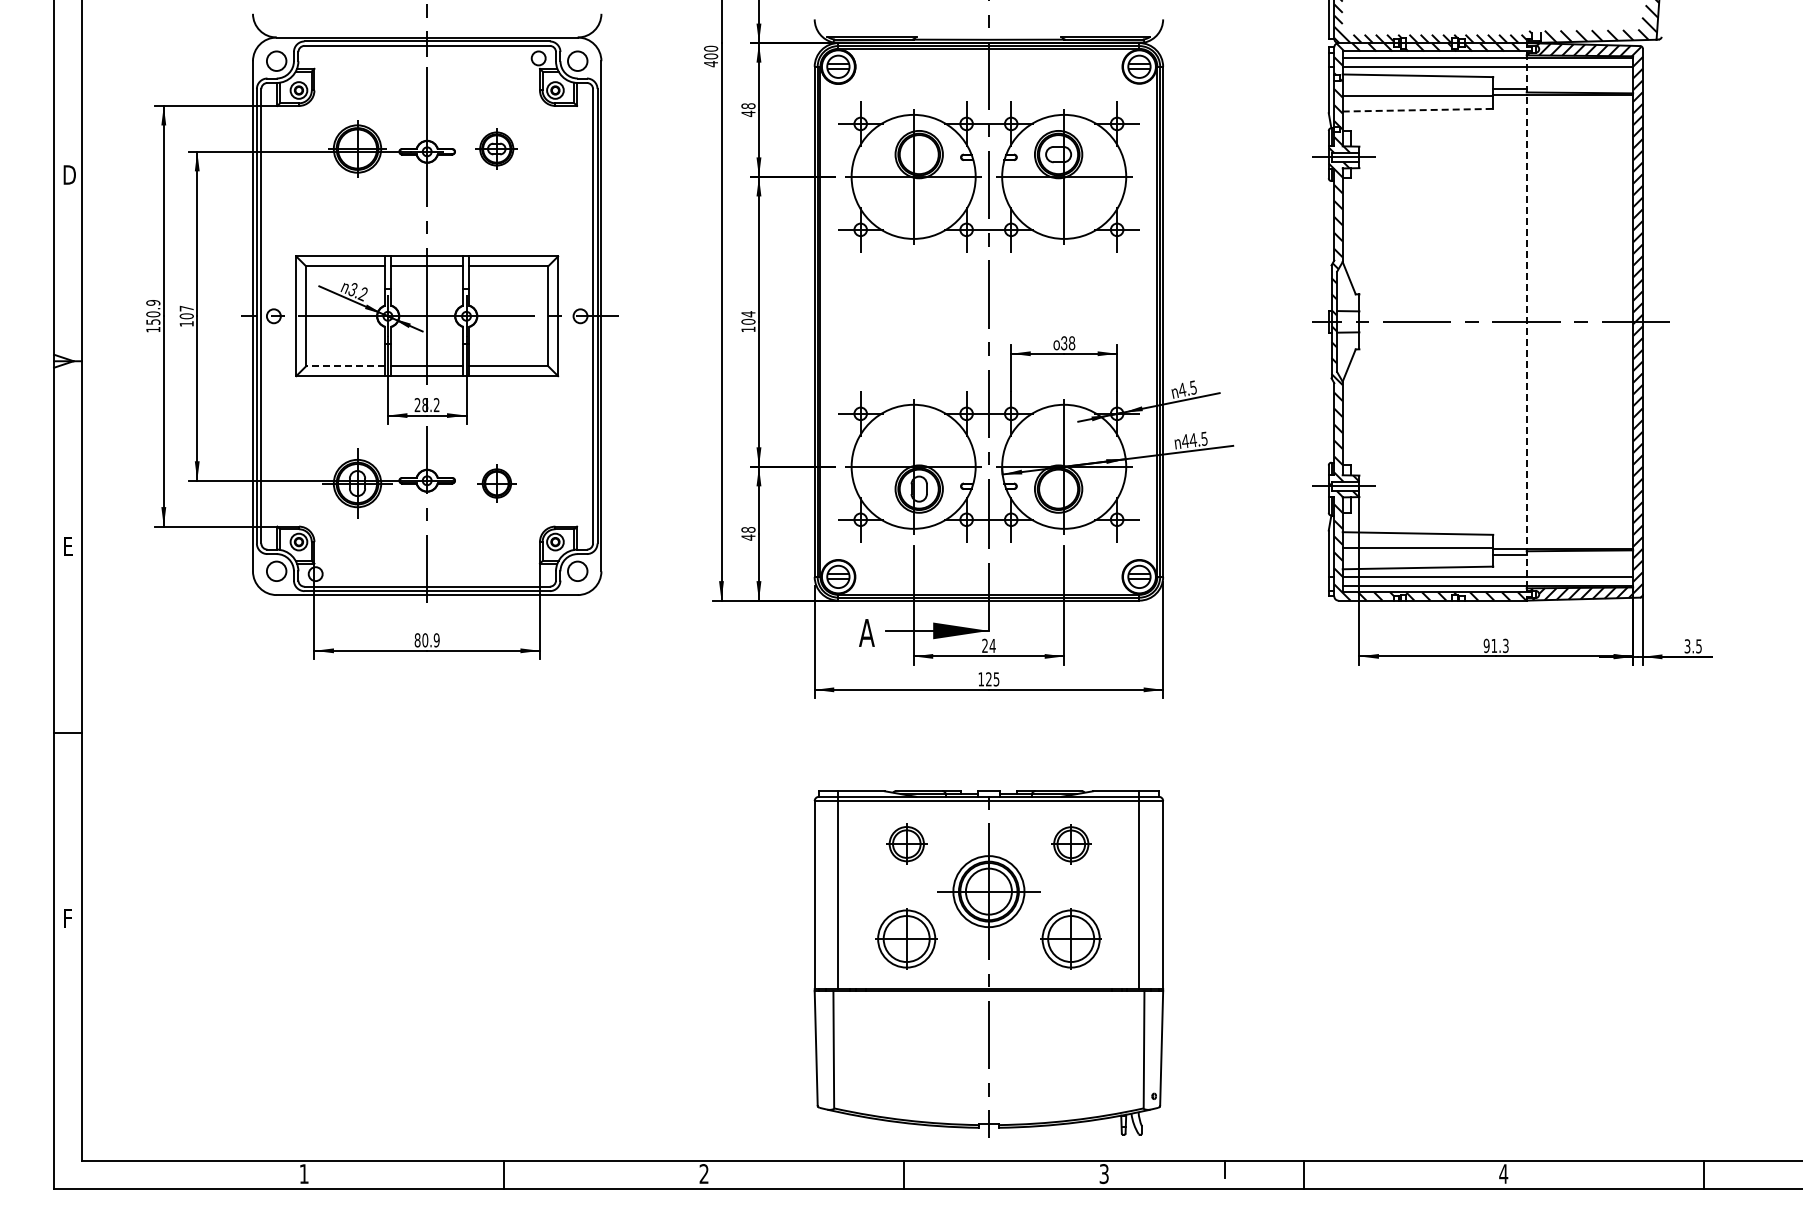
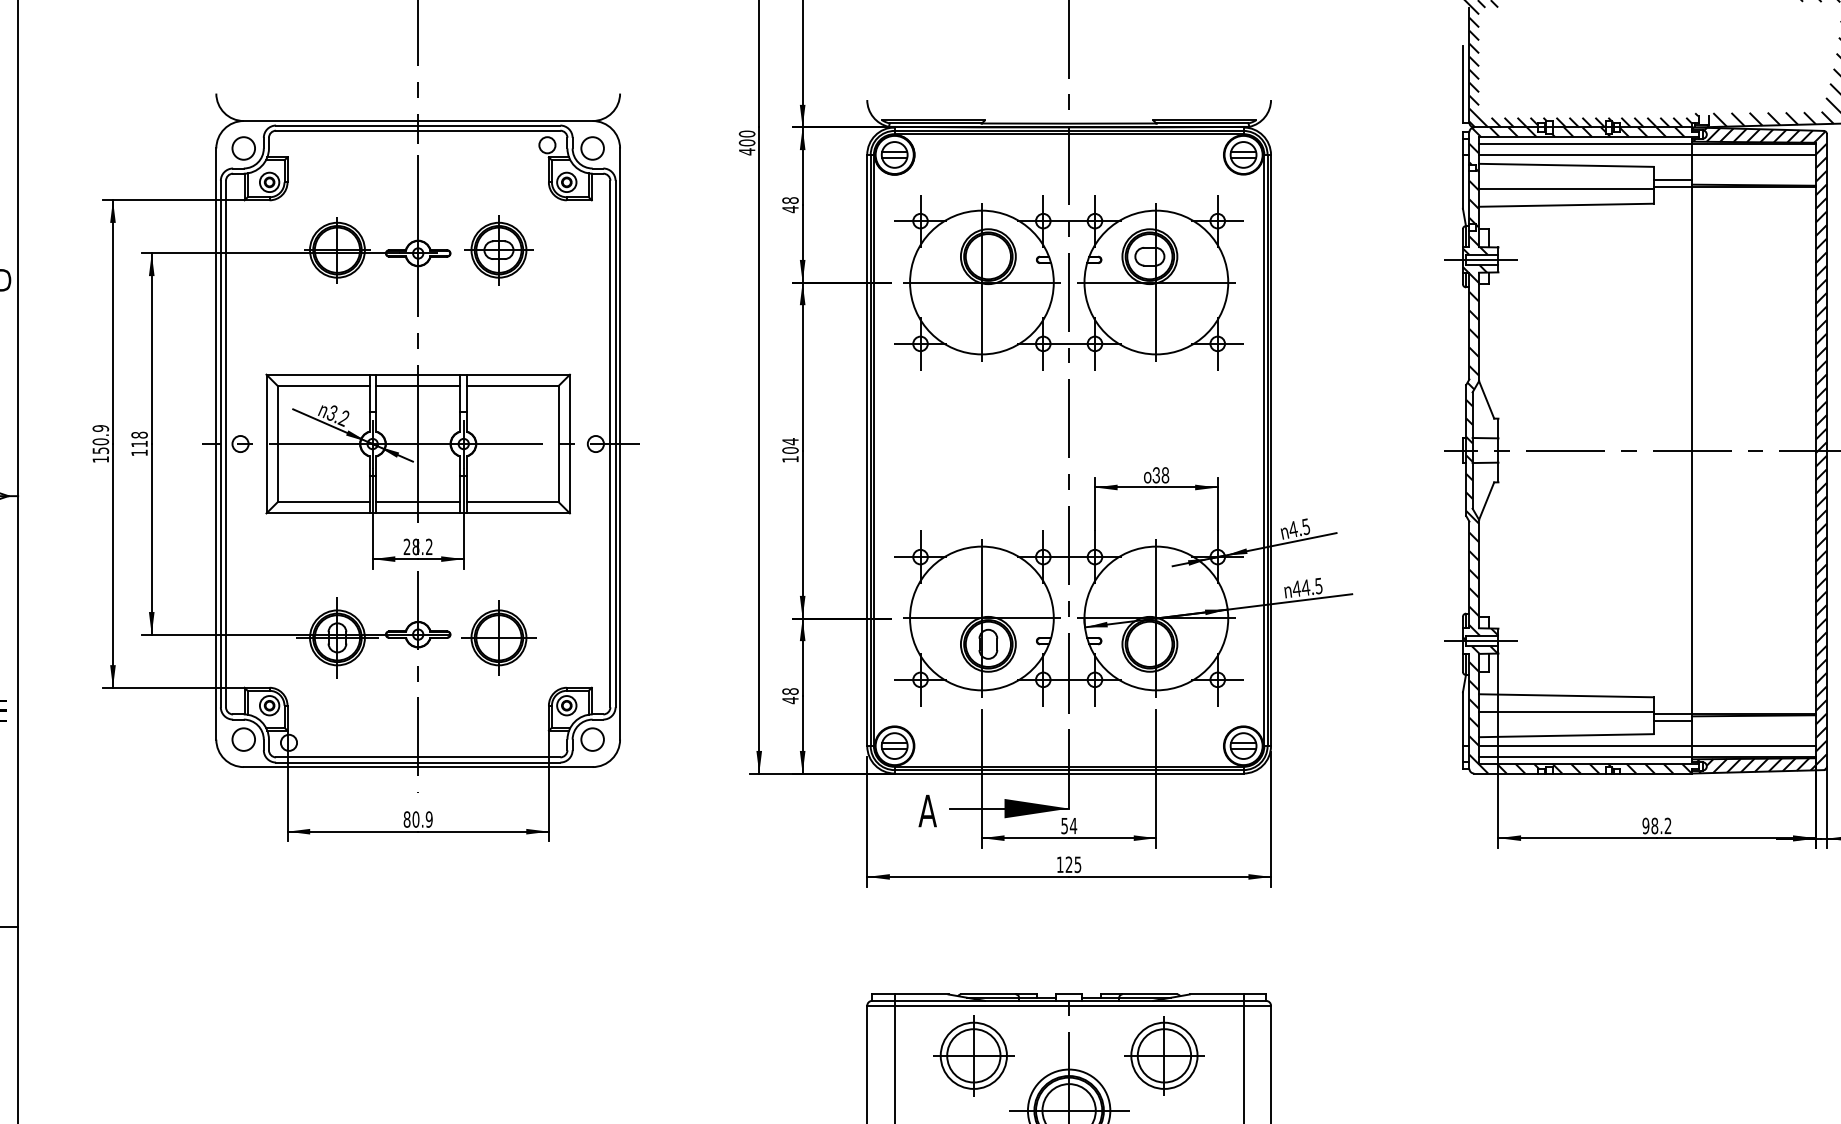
line: (1418, 110) -> (1566, 205), dashed -> solid
part: (496, 148) -> (498, 249), size x1.43
text: (186, 312) -> (139, 439), 107 -> 118
line: (1526, 321) -> (1692, 450), dashed -> solid
line: (345, 366) -> (323, 502), dashed -> solid
part: (496, 483) -> (498, 637), size x1.67
text: (984, 645) -> (1064, 825), 24 -> 54
text: (1499, 645) -> (1660, 825), 91.3 -> 98.2
part: (906, 843) -> (973, 1054), size x1.67
part: (1071, 844) -> (1164, 1056), size x1.67

